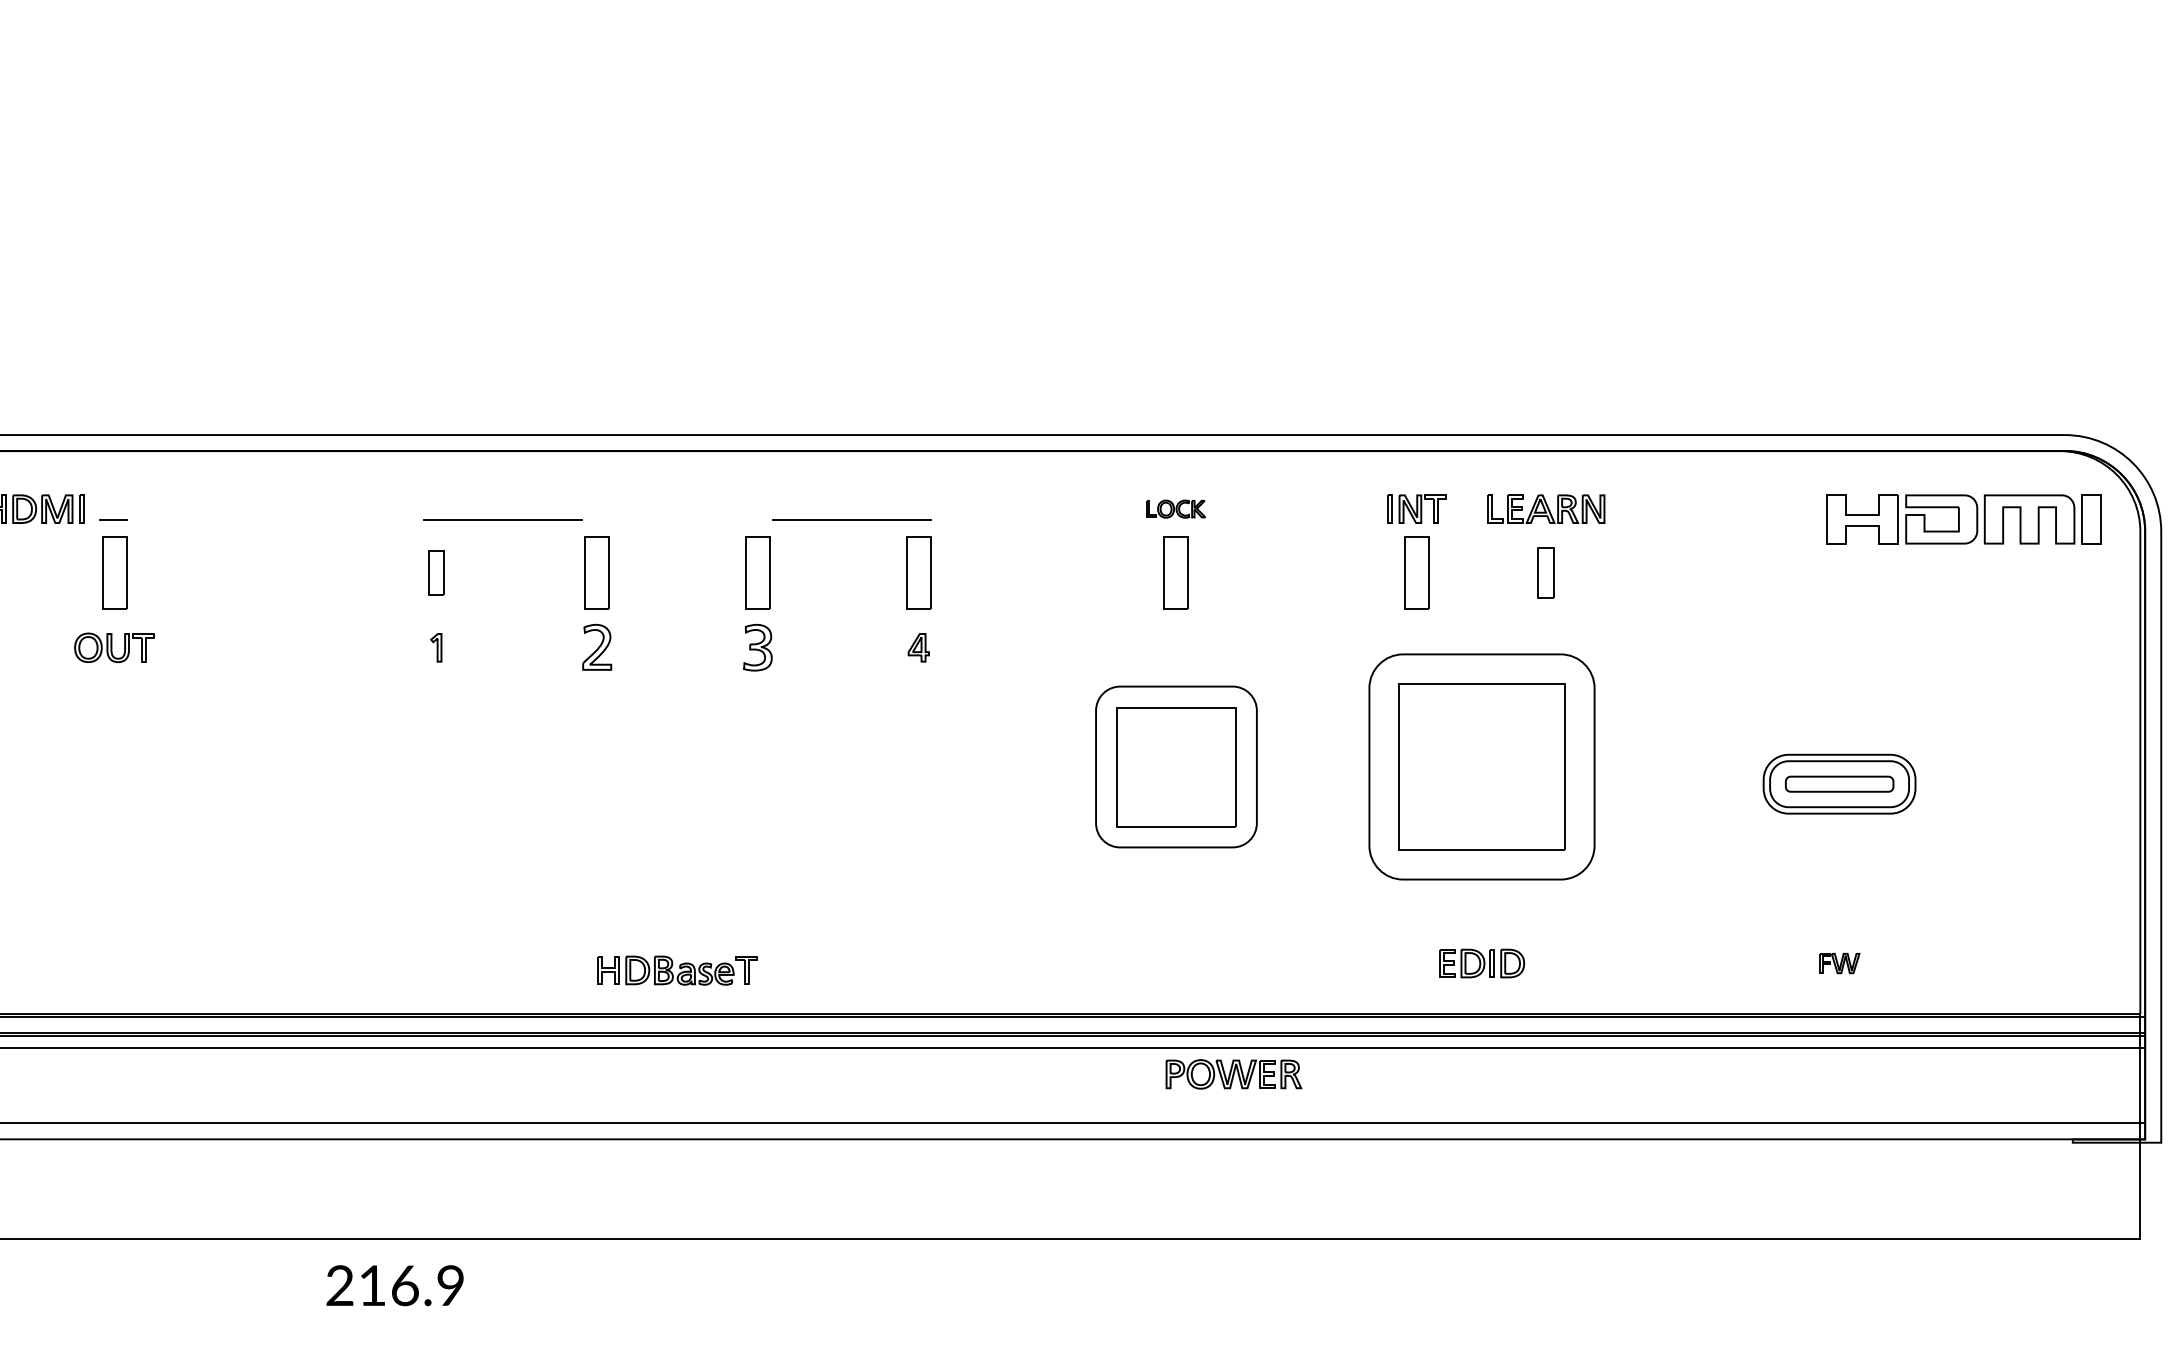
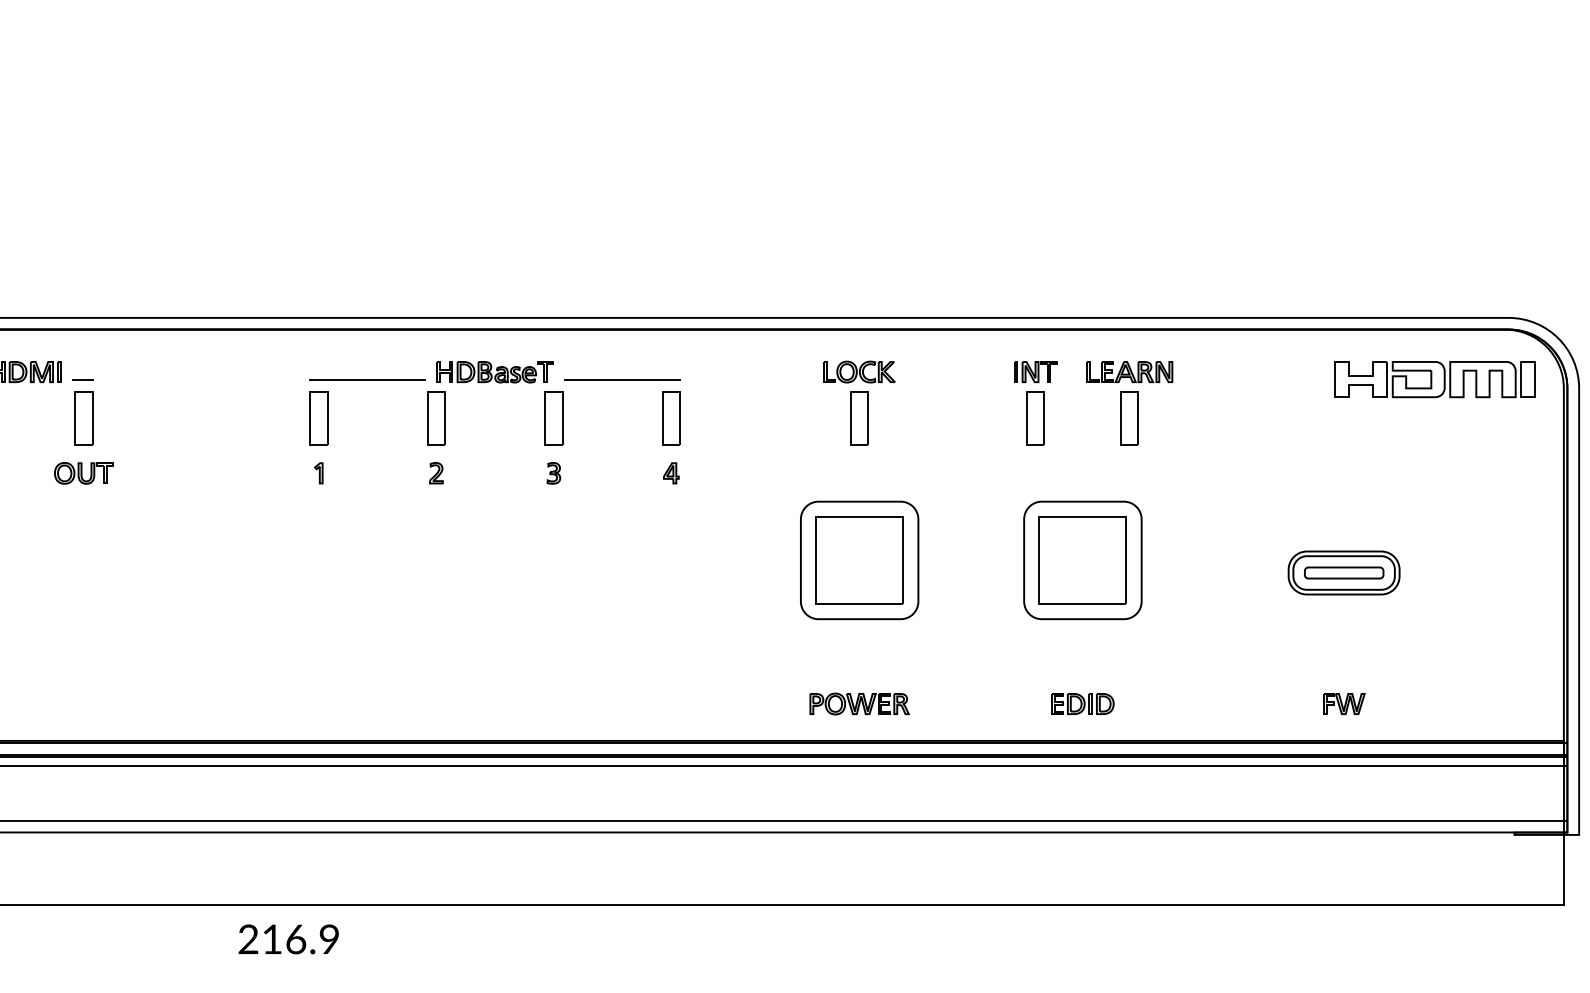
part: (1176, 508) -> (859, 371), size x1.67
part: (435, 572) -> (318, 418), size x1.67
part: (1545, 572) -> (1129, 418), size x1.43
part: (597, 648) -> (436, 473), size x0.62
part: (757, 648) -> (553, 473), size x0.62
part: (1481, 767) -> (1082, 560), size x0.71
part: (1840, 962) -> (1344, 703), size x1.43
part: (676, 971) -> (494, 372), moved
part: (1233, 1073) -> (859, 703), moved

